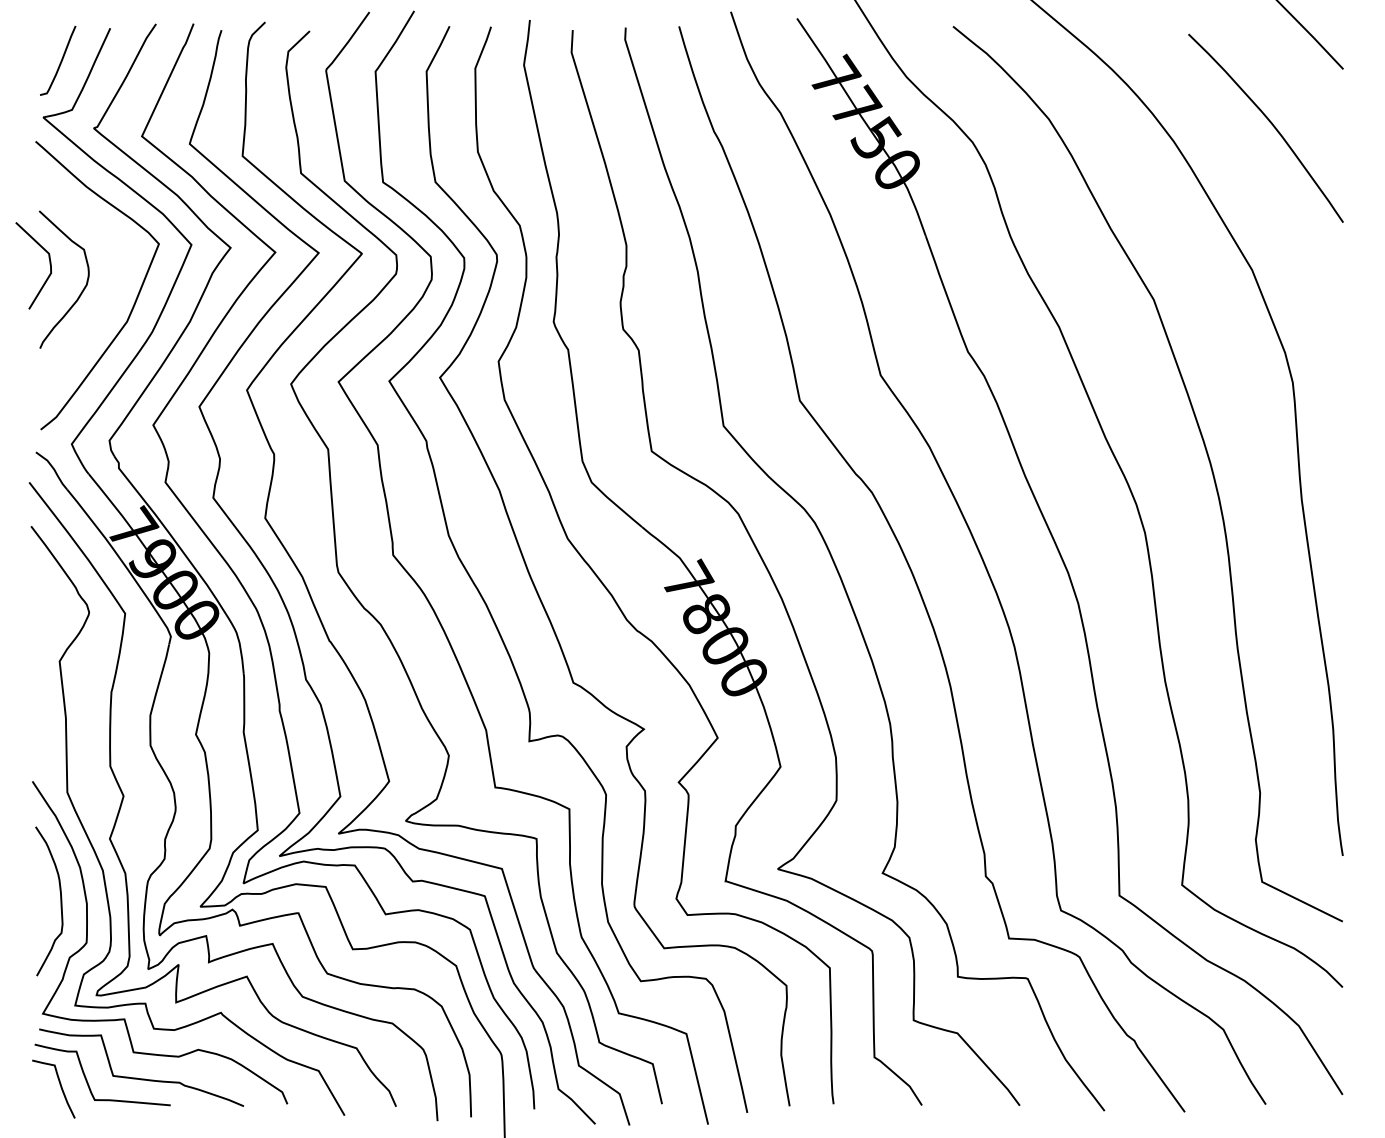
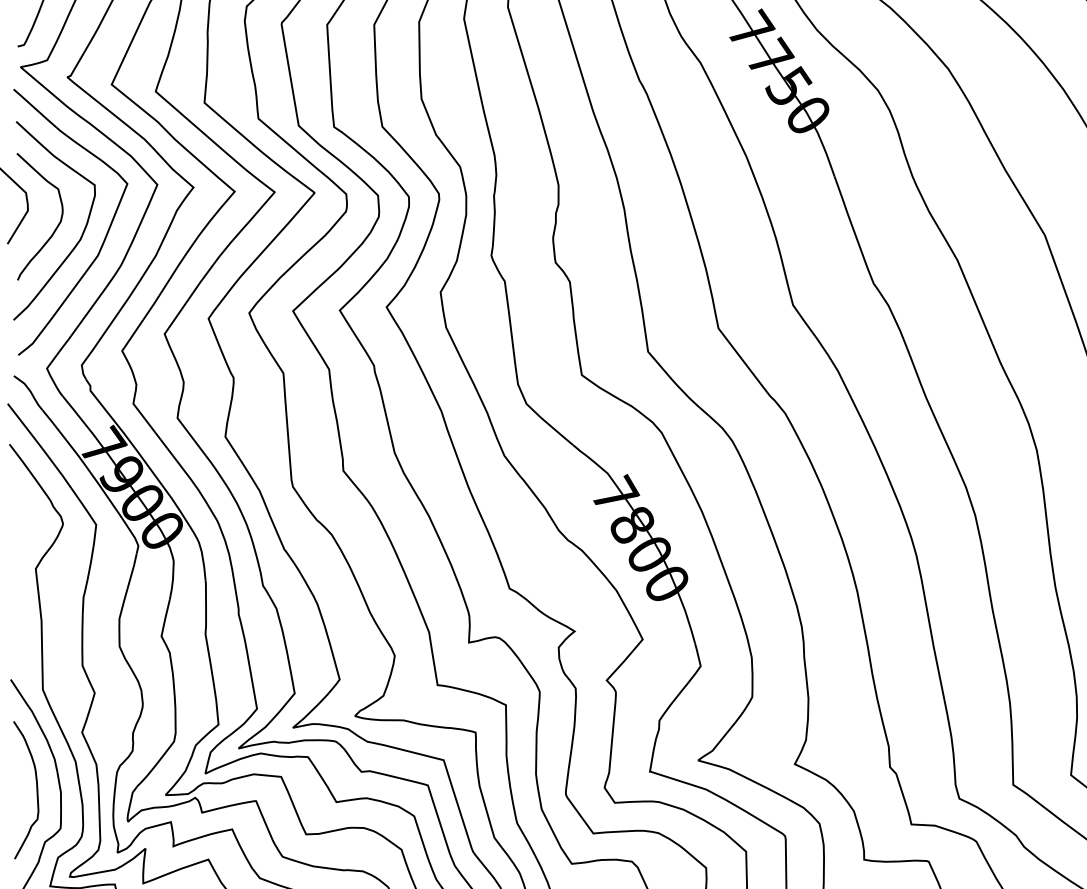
curve: (110, 295) -> (82, 231), added

